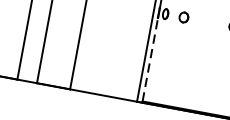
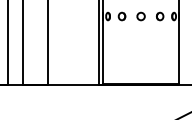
circle: (208, 21) -> (140, 16), added
line: (150, 60) -> (103, 52), dashed -> solid

